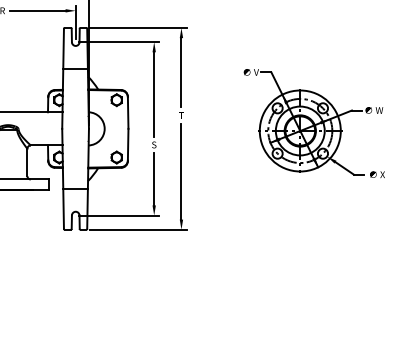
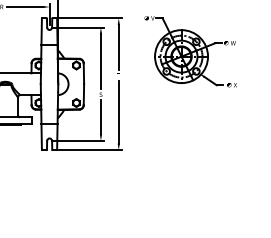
part: (313, 123) -> (190, 51), moved

